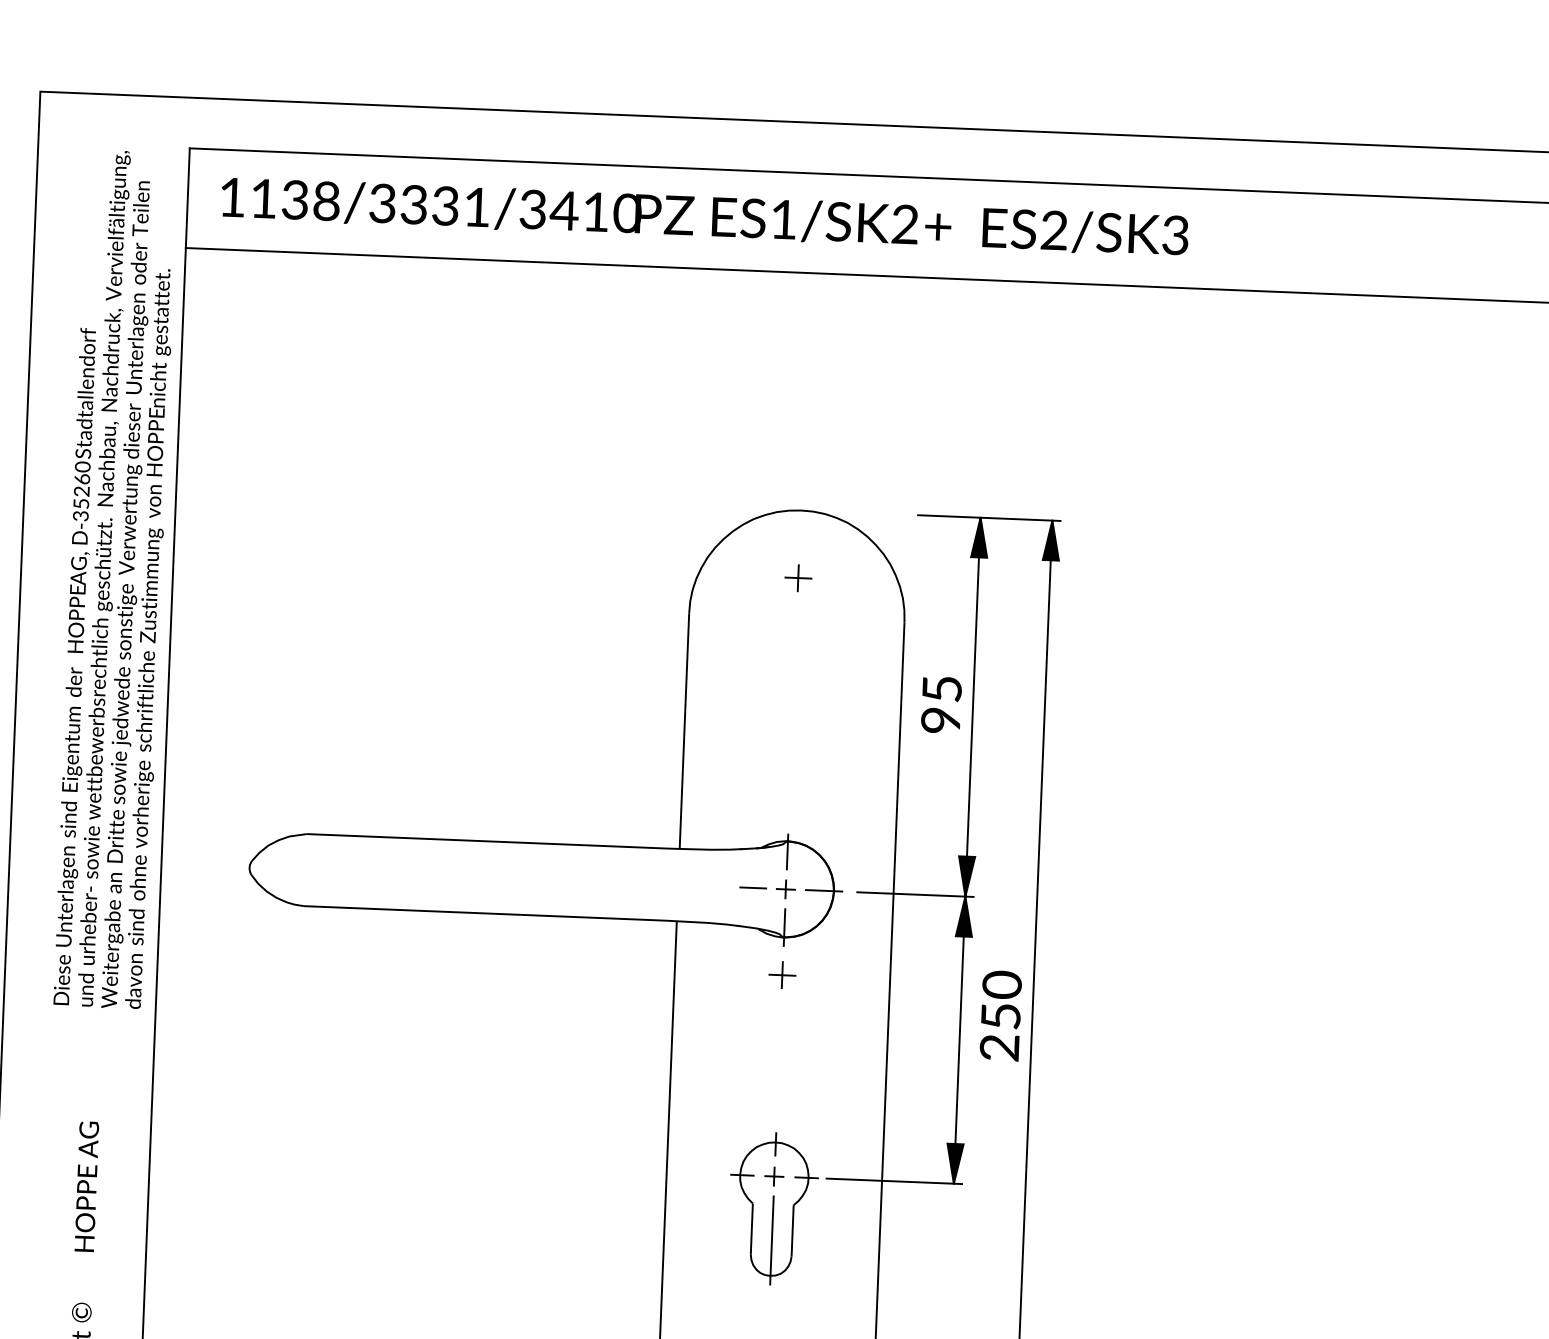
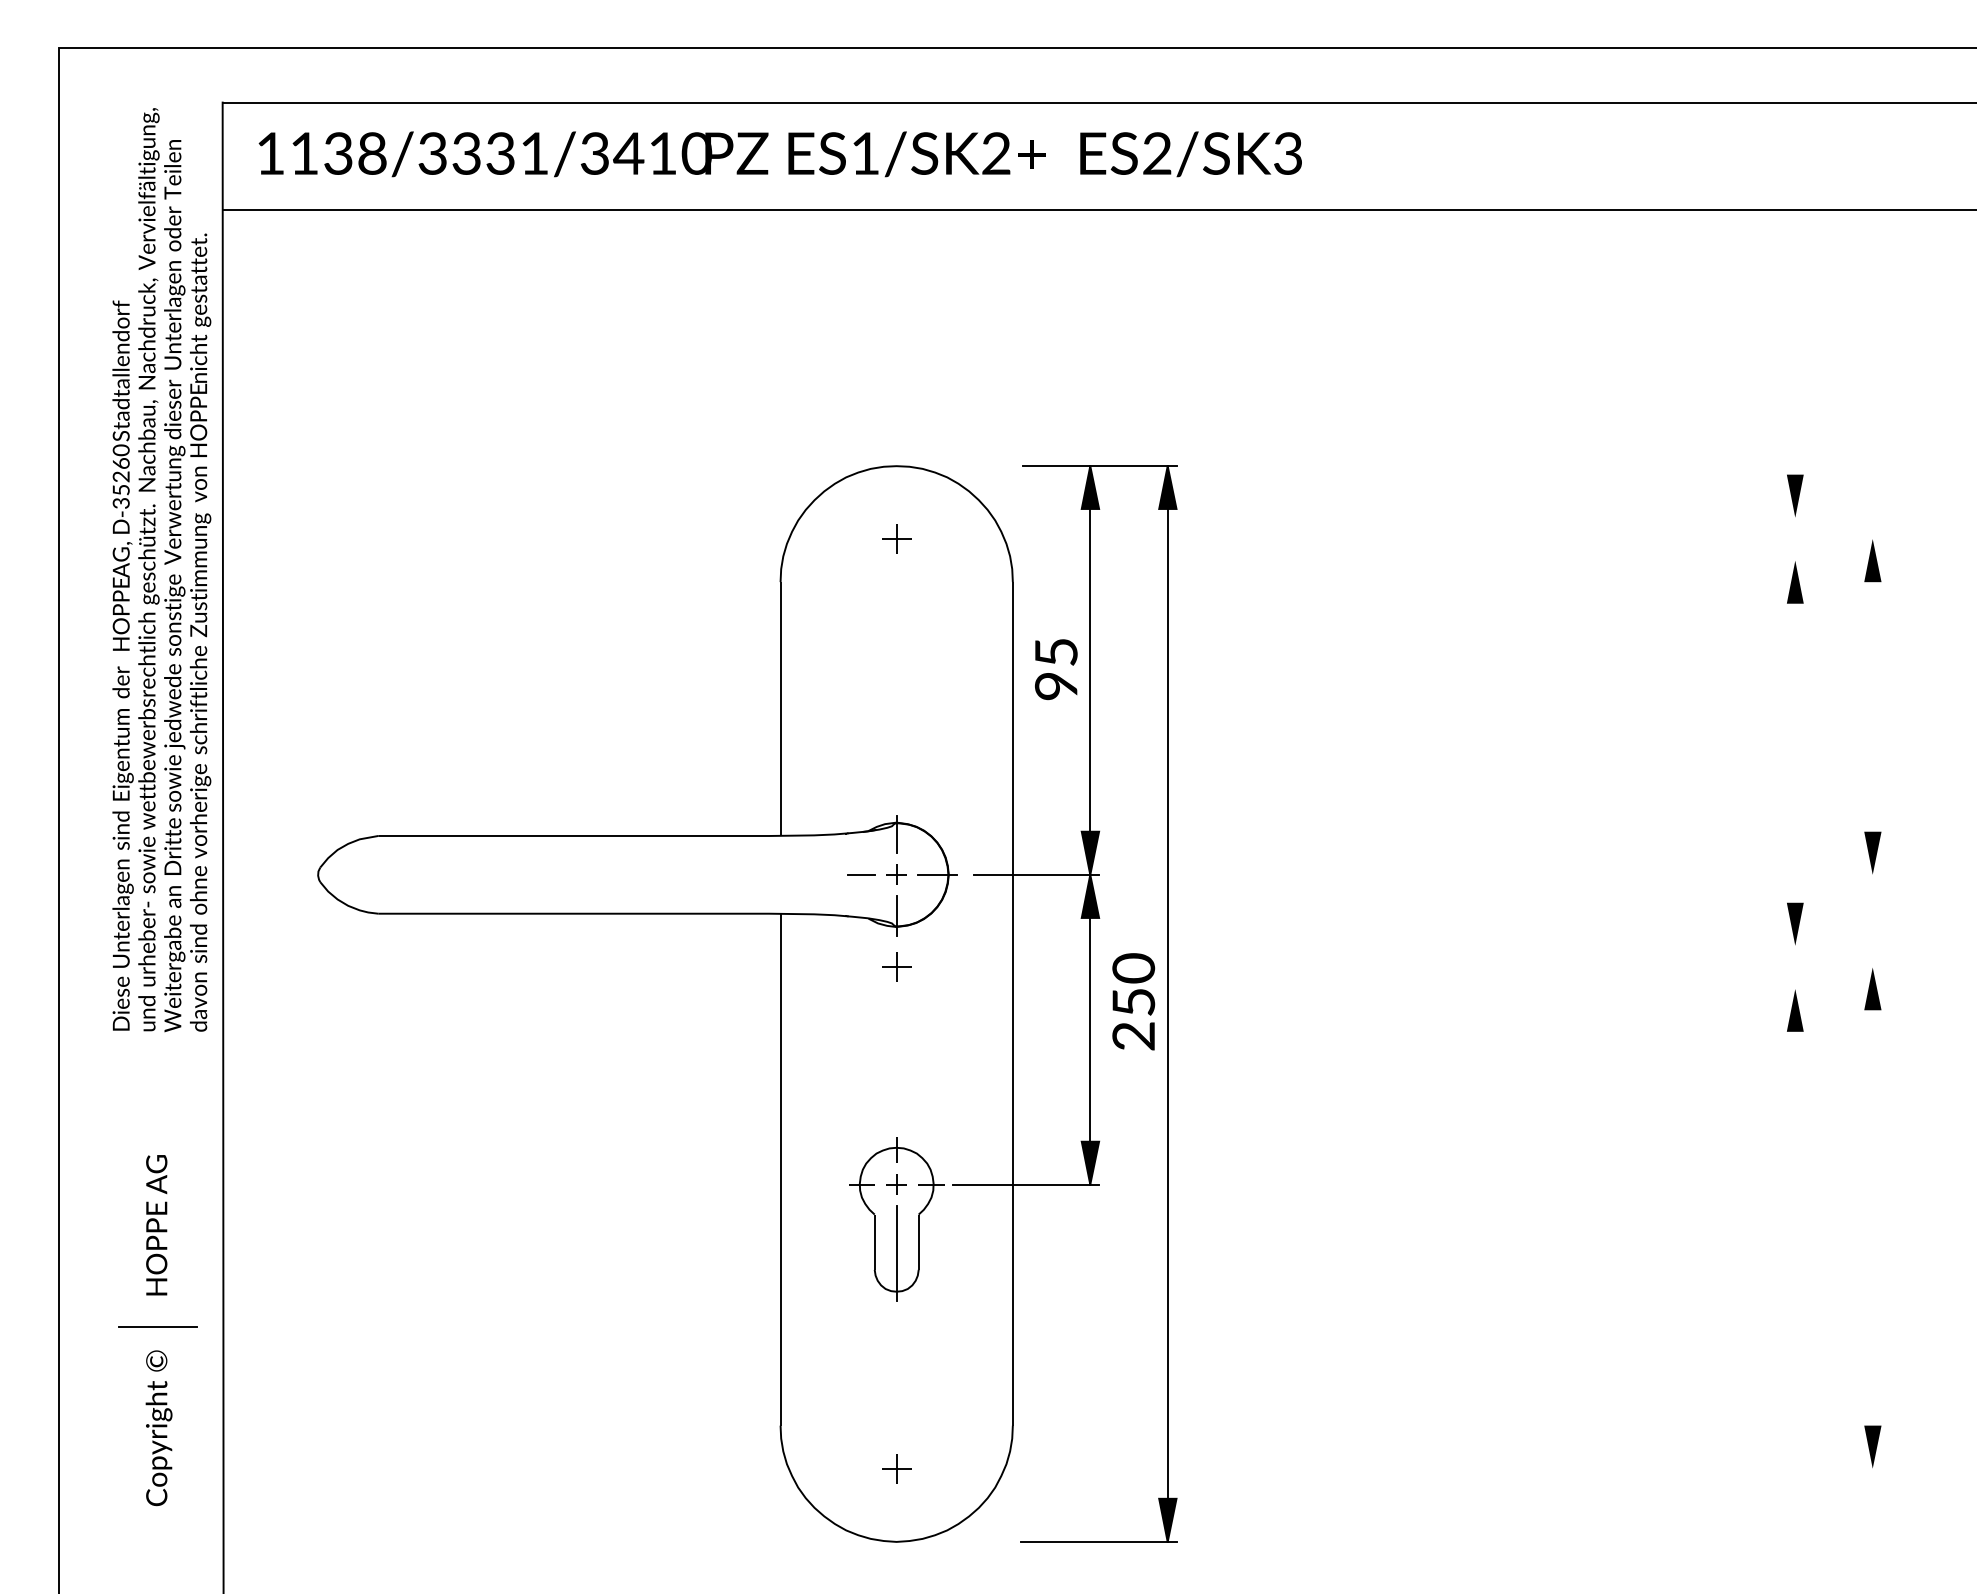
line: (83, 1280) -> (157, 1326), added

